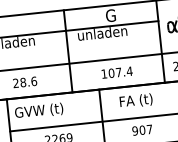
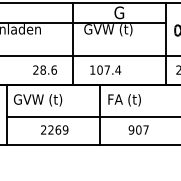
text: (101, 34) -> (108, 30), unladen -> GVW (t)
text: (116, 72) -> (105, 69), moved
text: (24, 81) -> (44, 69), moved
text: (136, 101) -> (124, 100), moved

